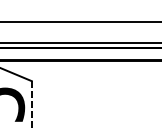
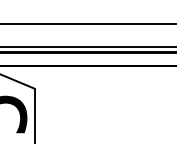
line: (31, 106) -> (34, 116), dashed -> solid

